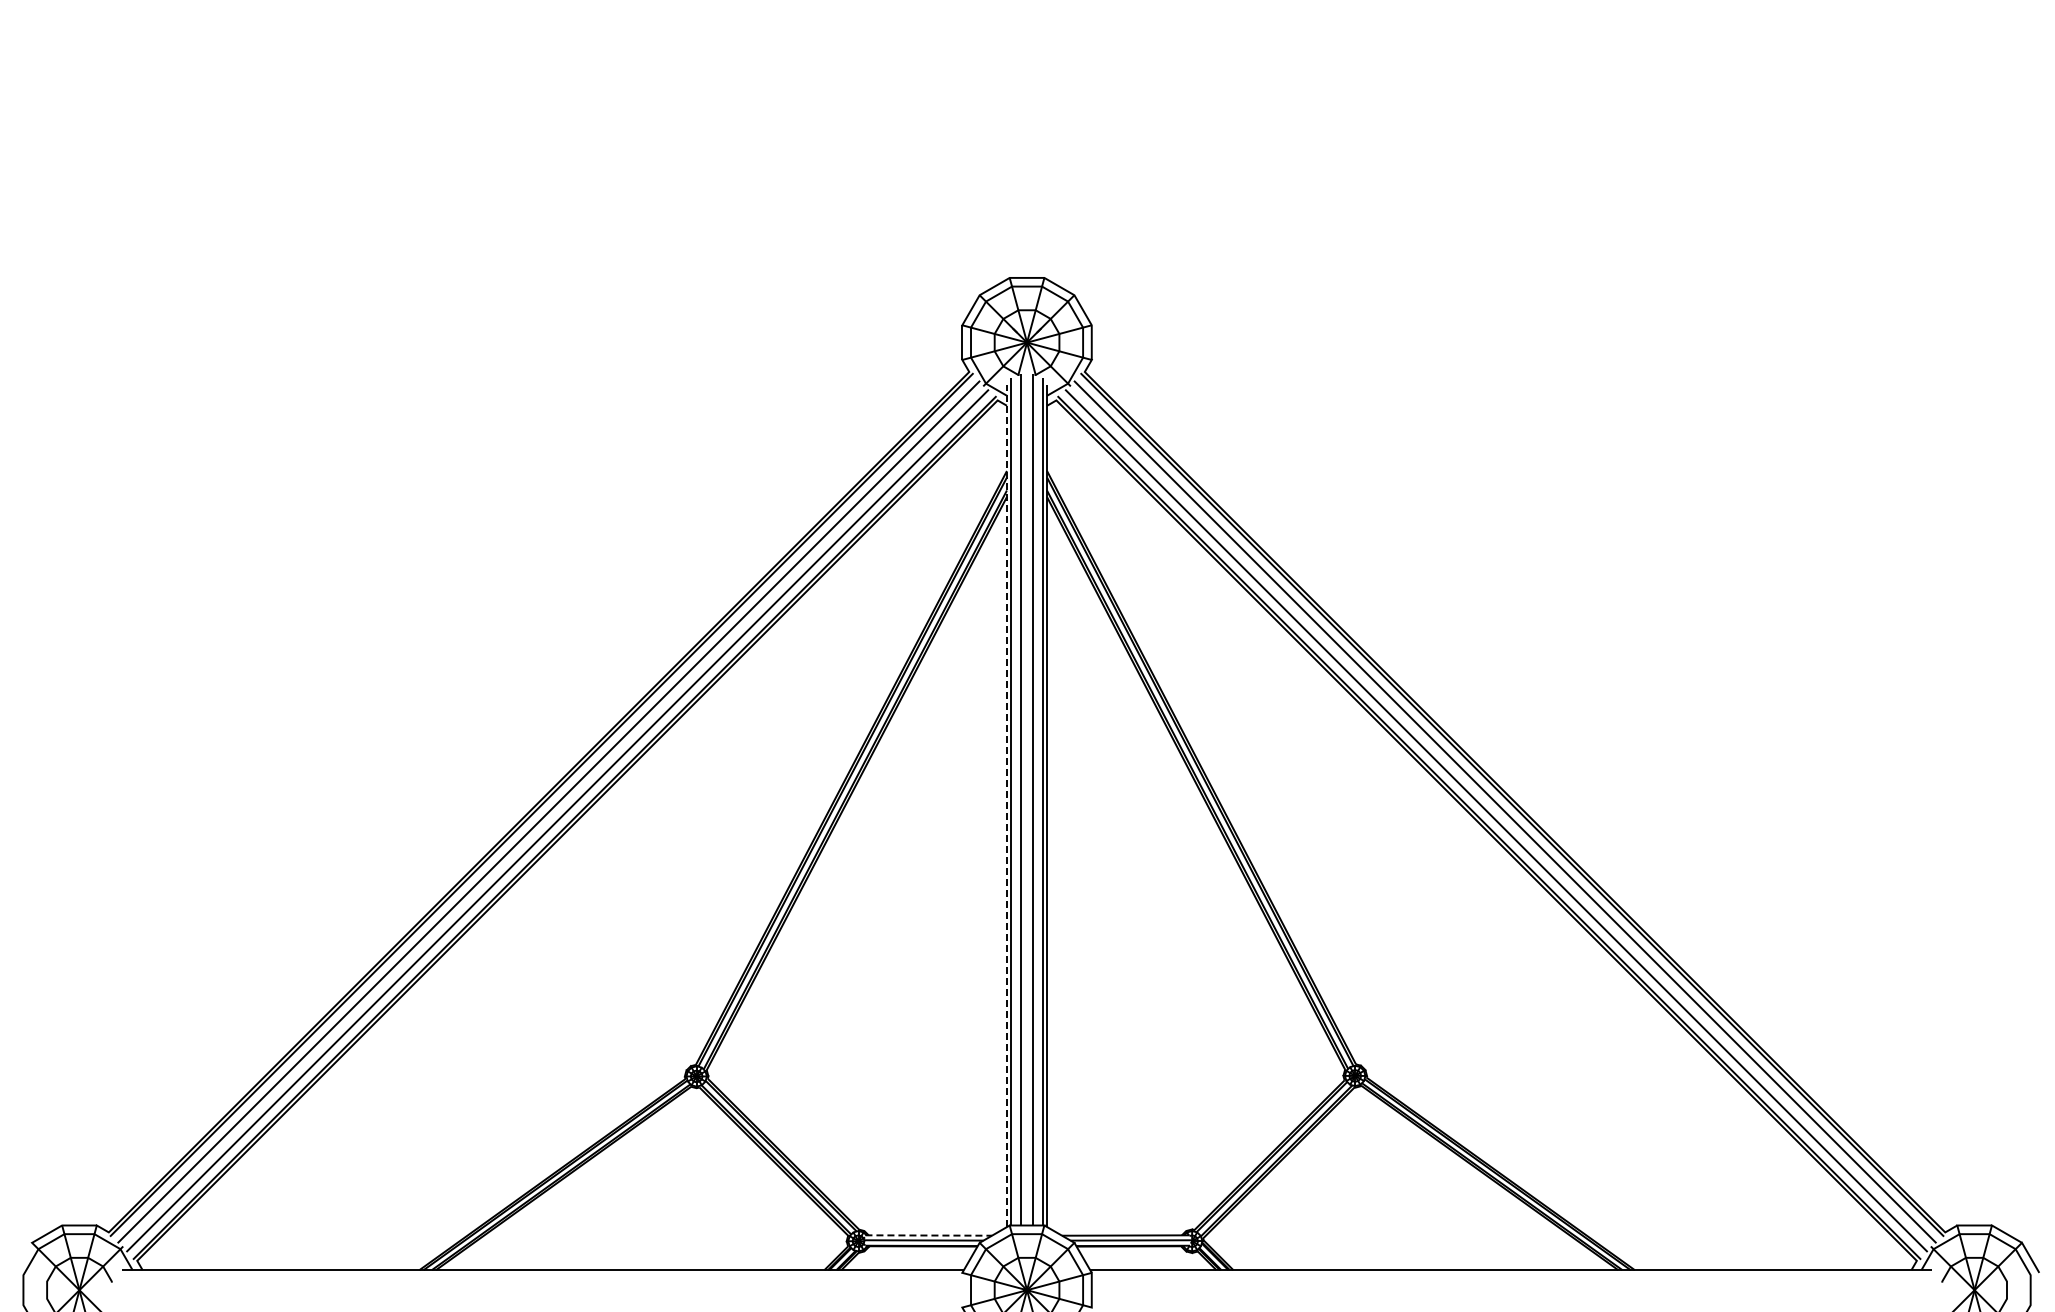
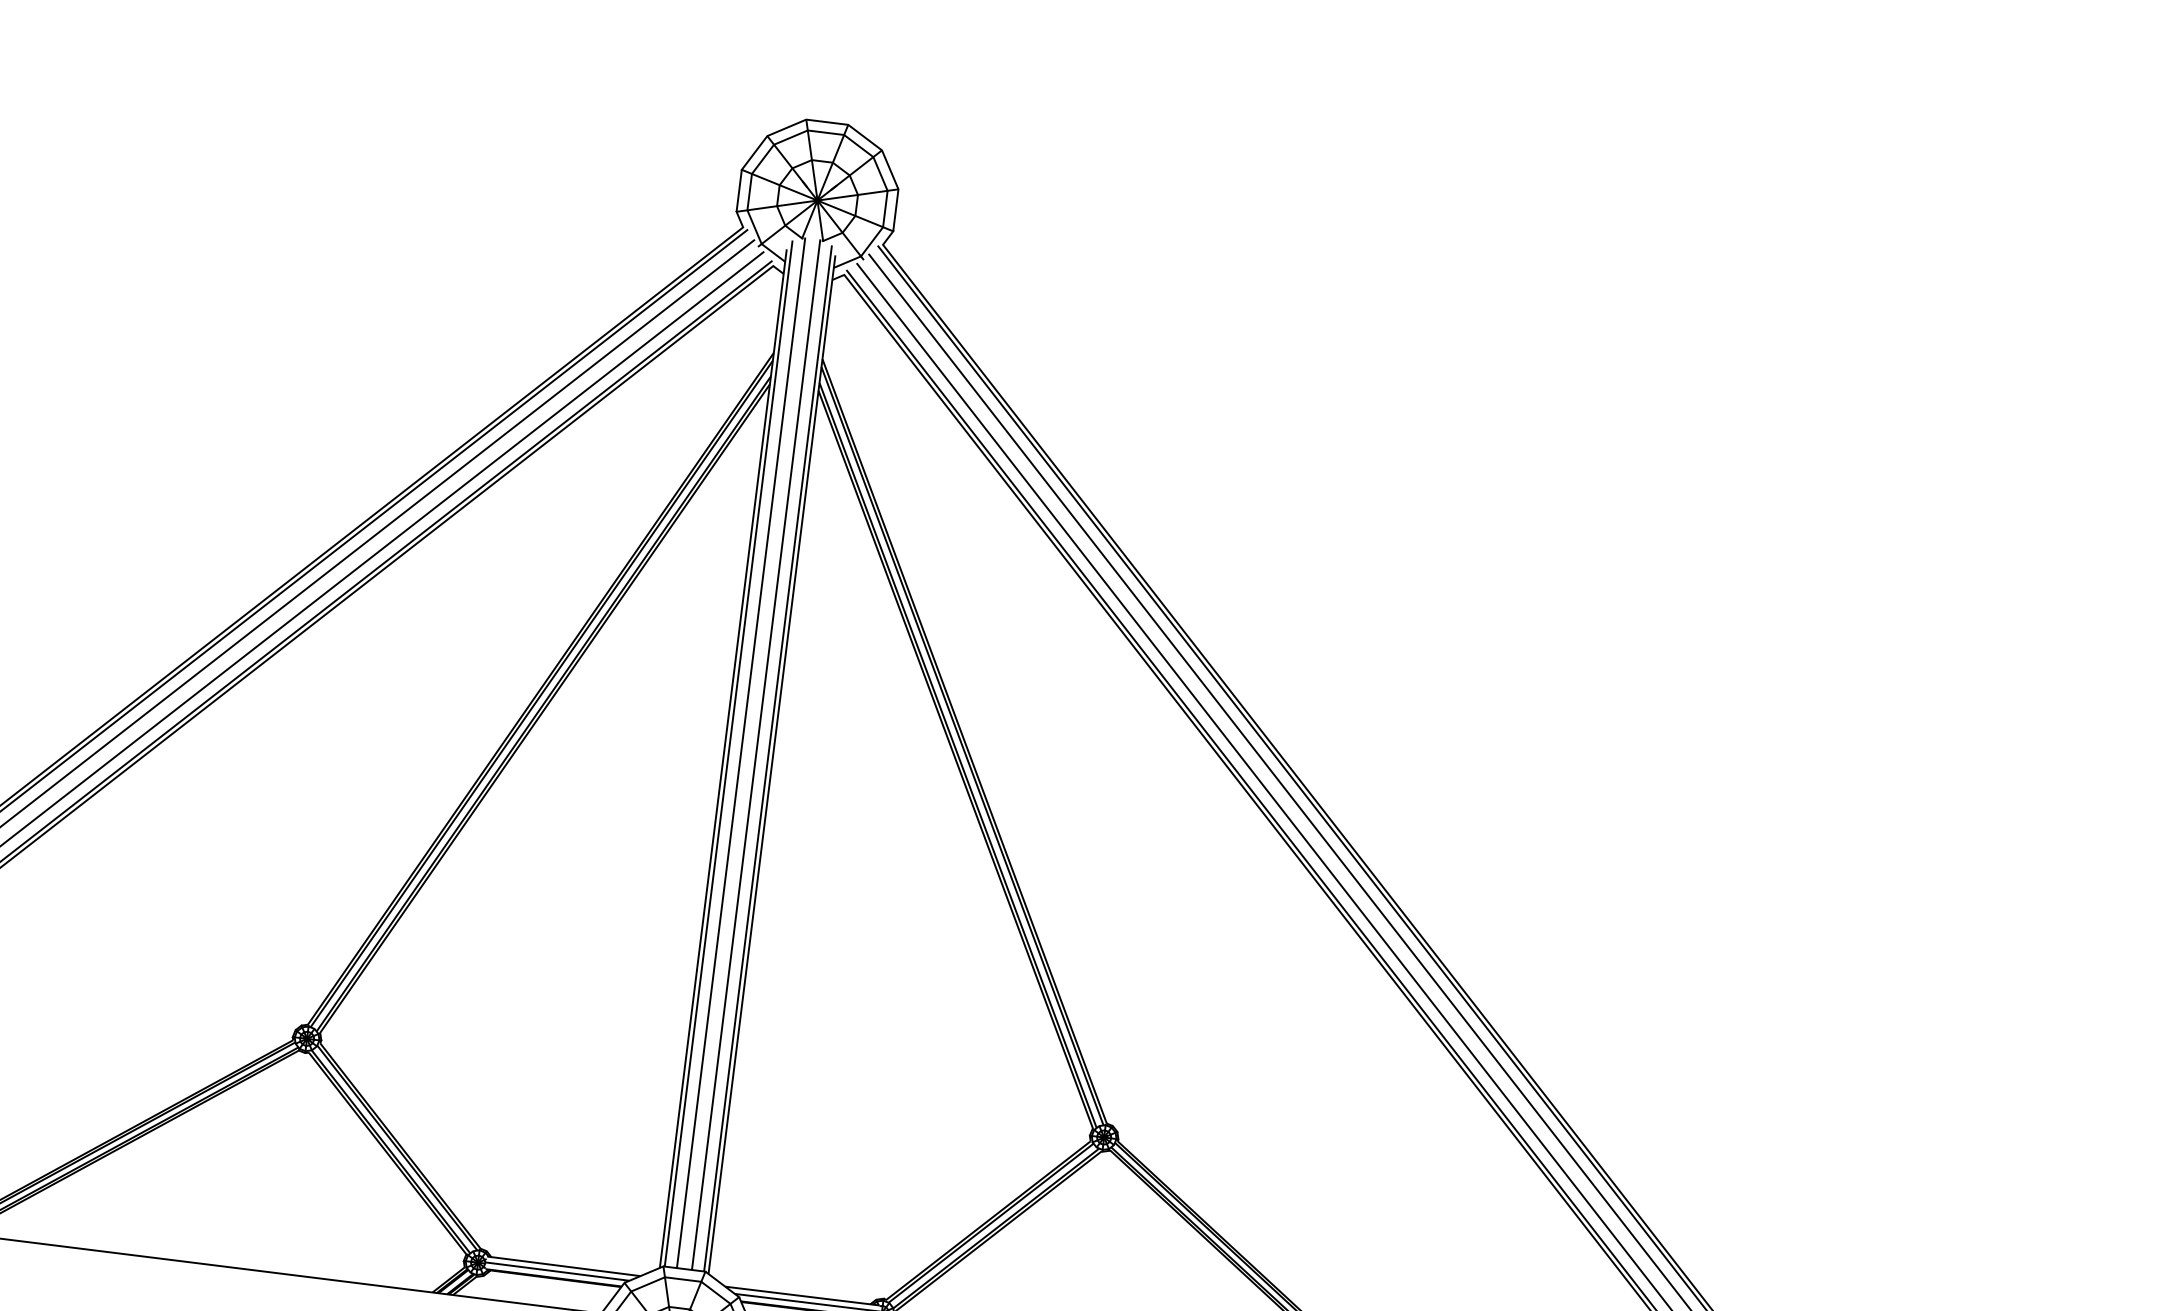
line: (1006, 806) -> (722, 758), dashed -> solid
line: (929, 1235) -> (564, 1266), dashed -> solid

